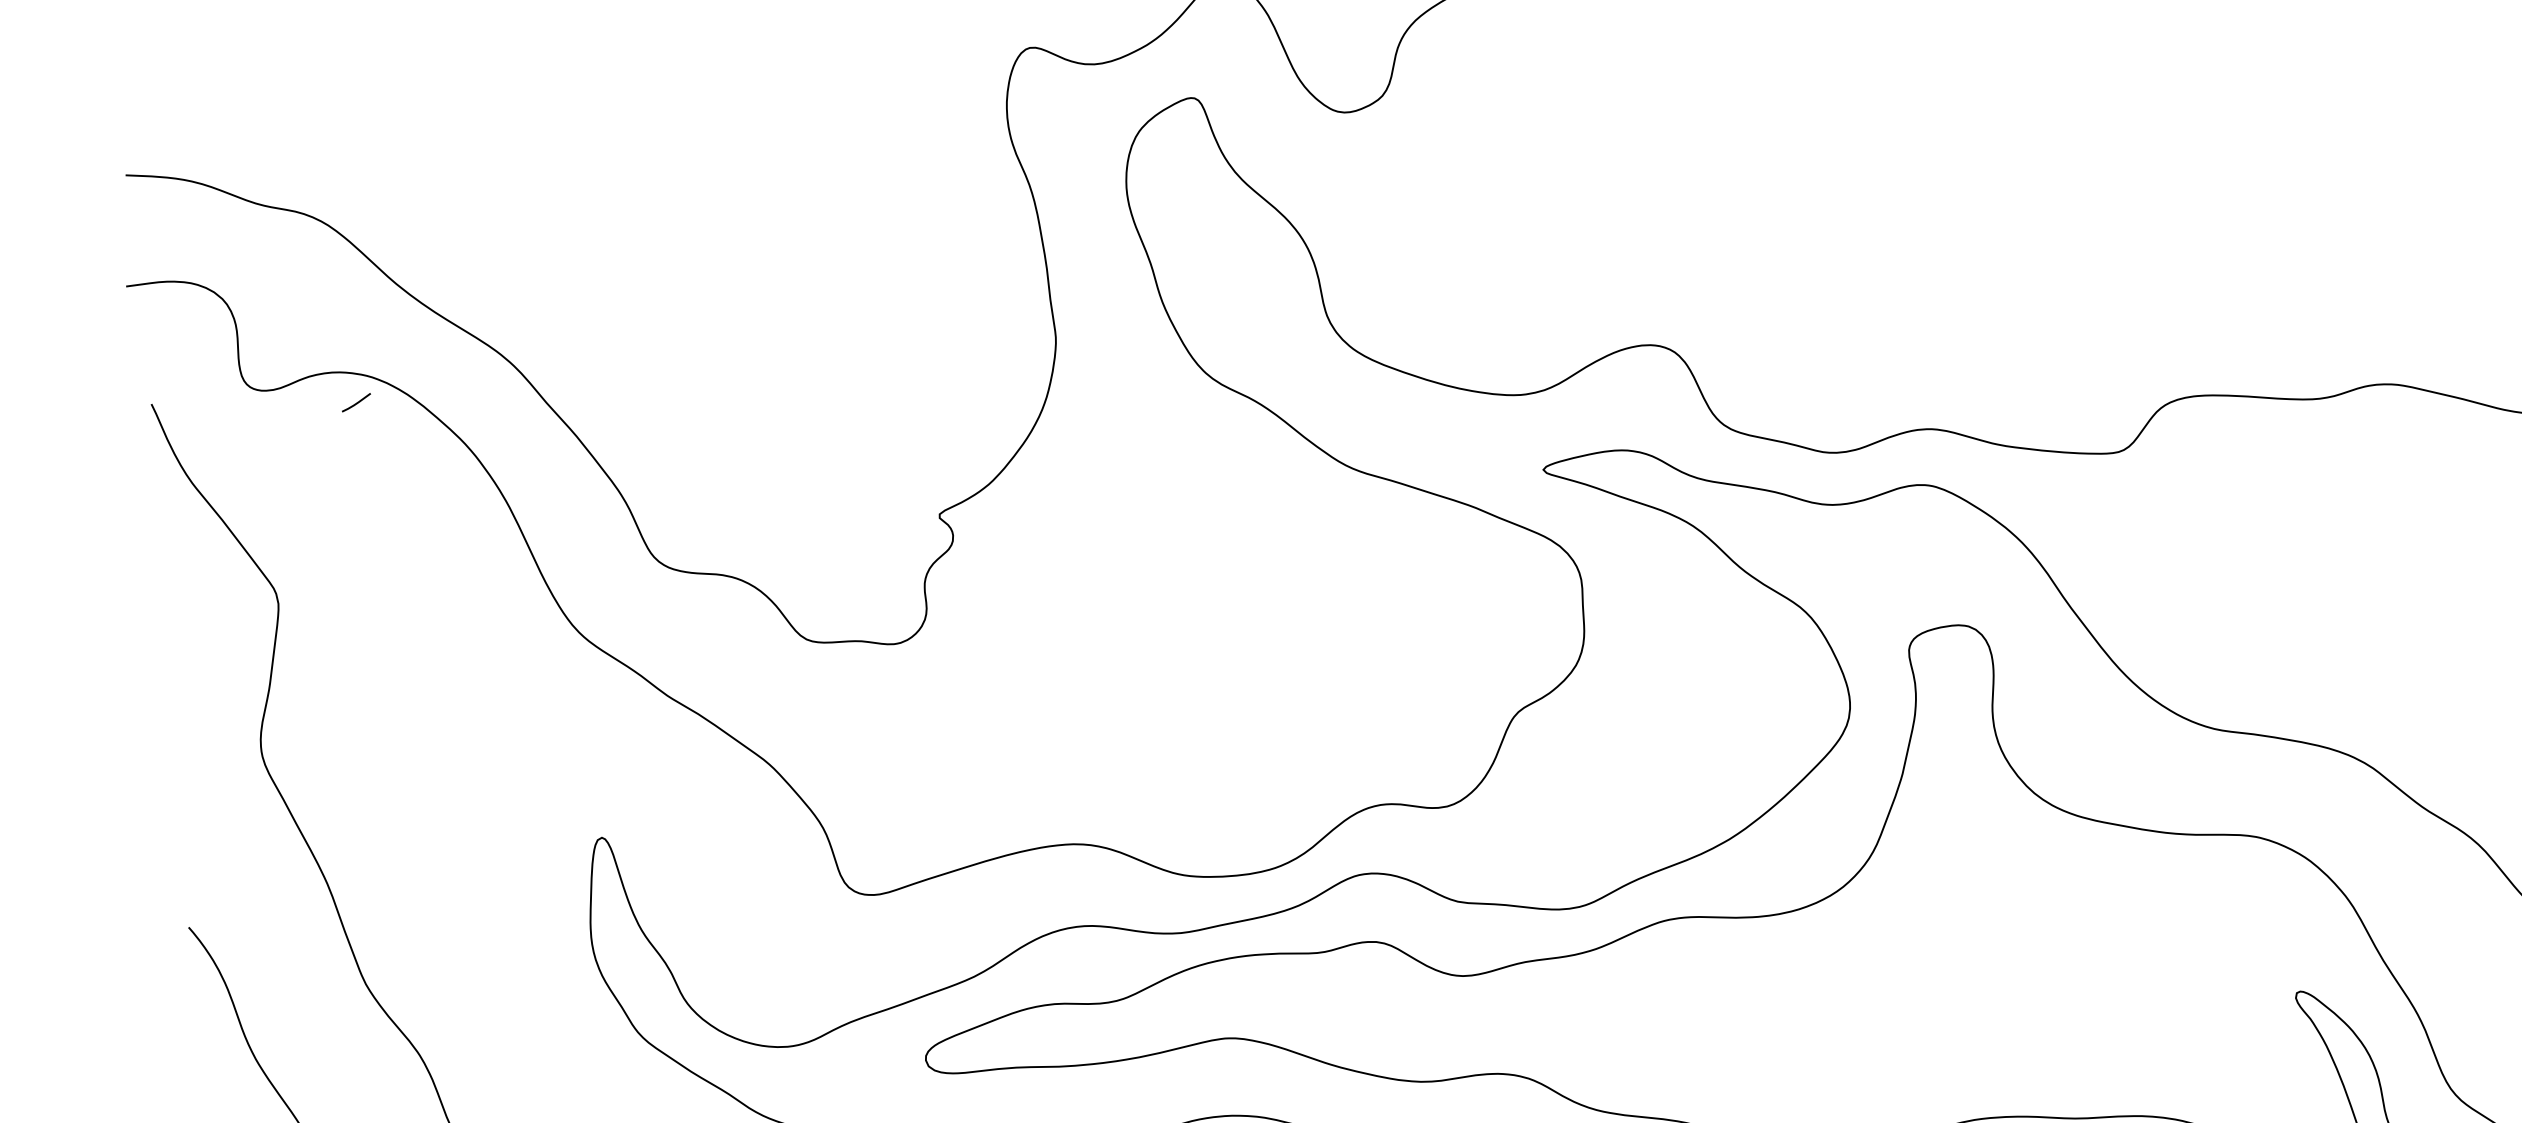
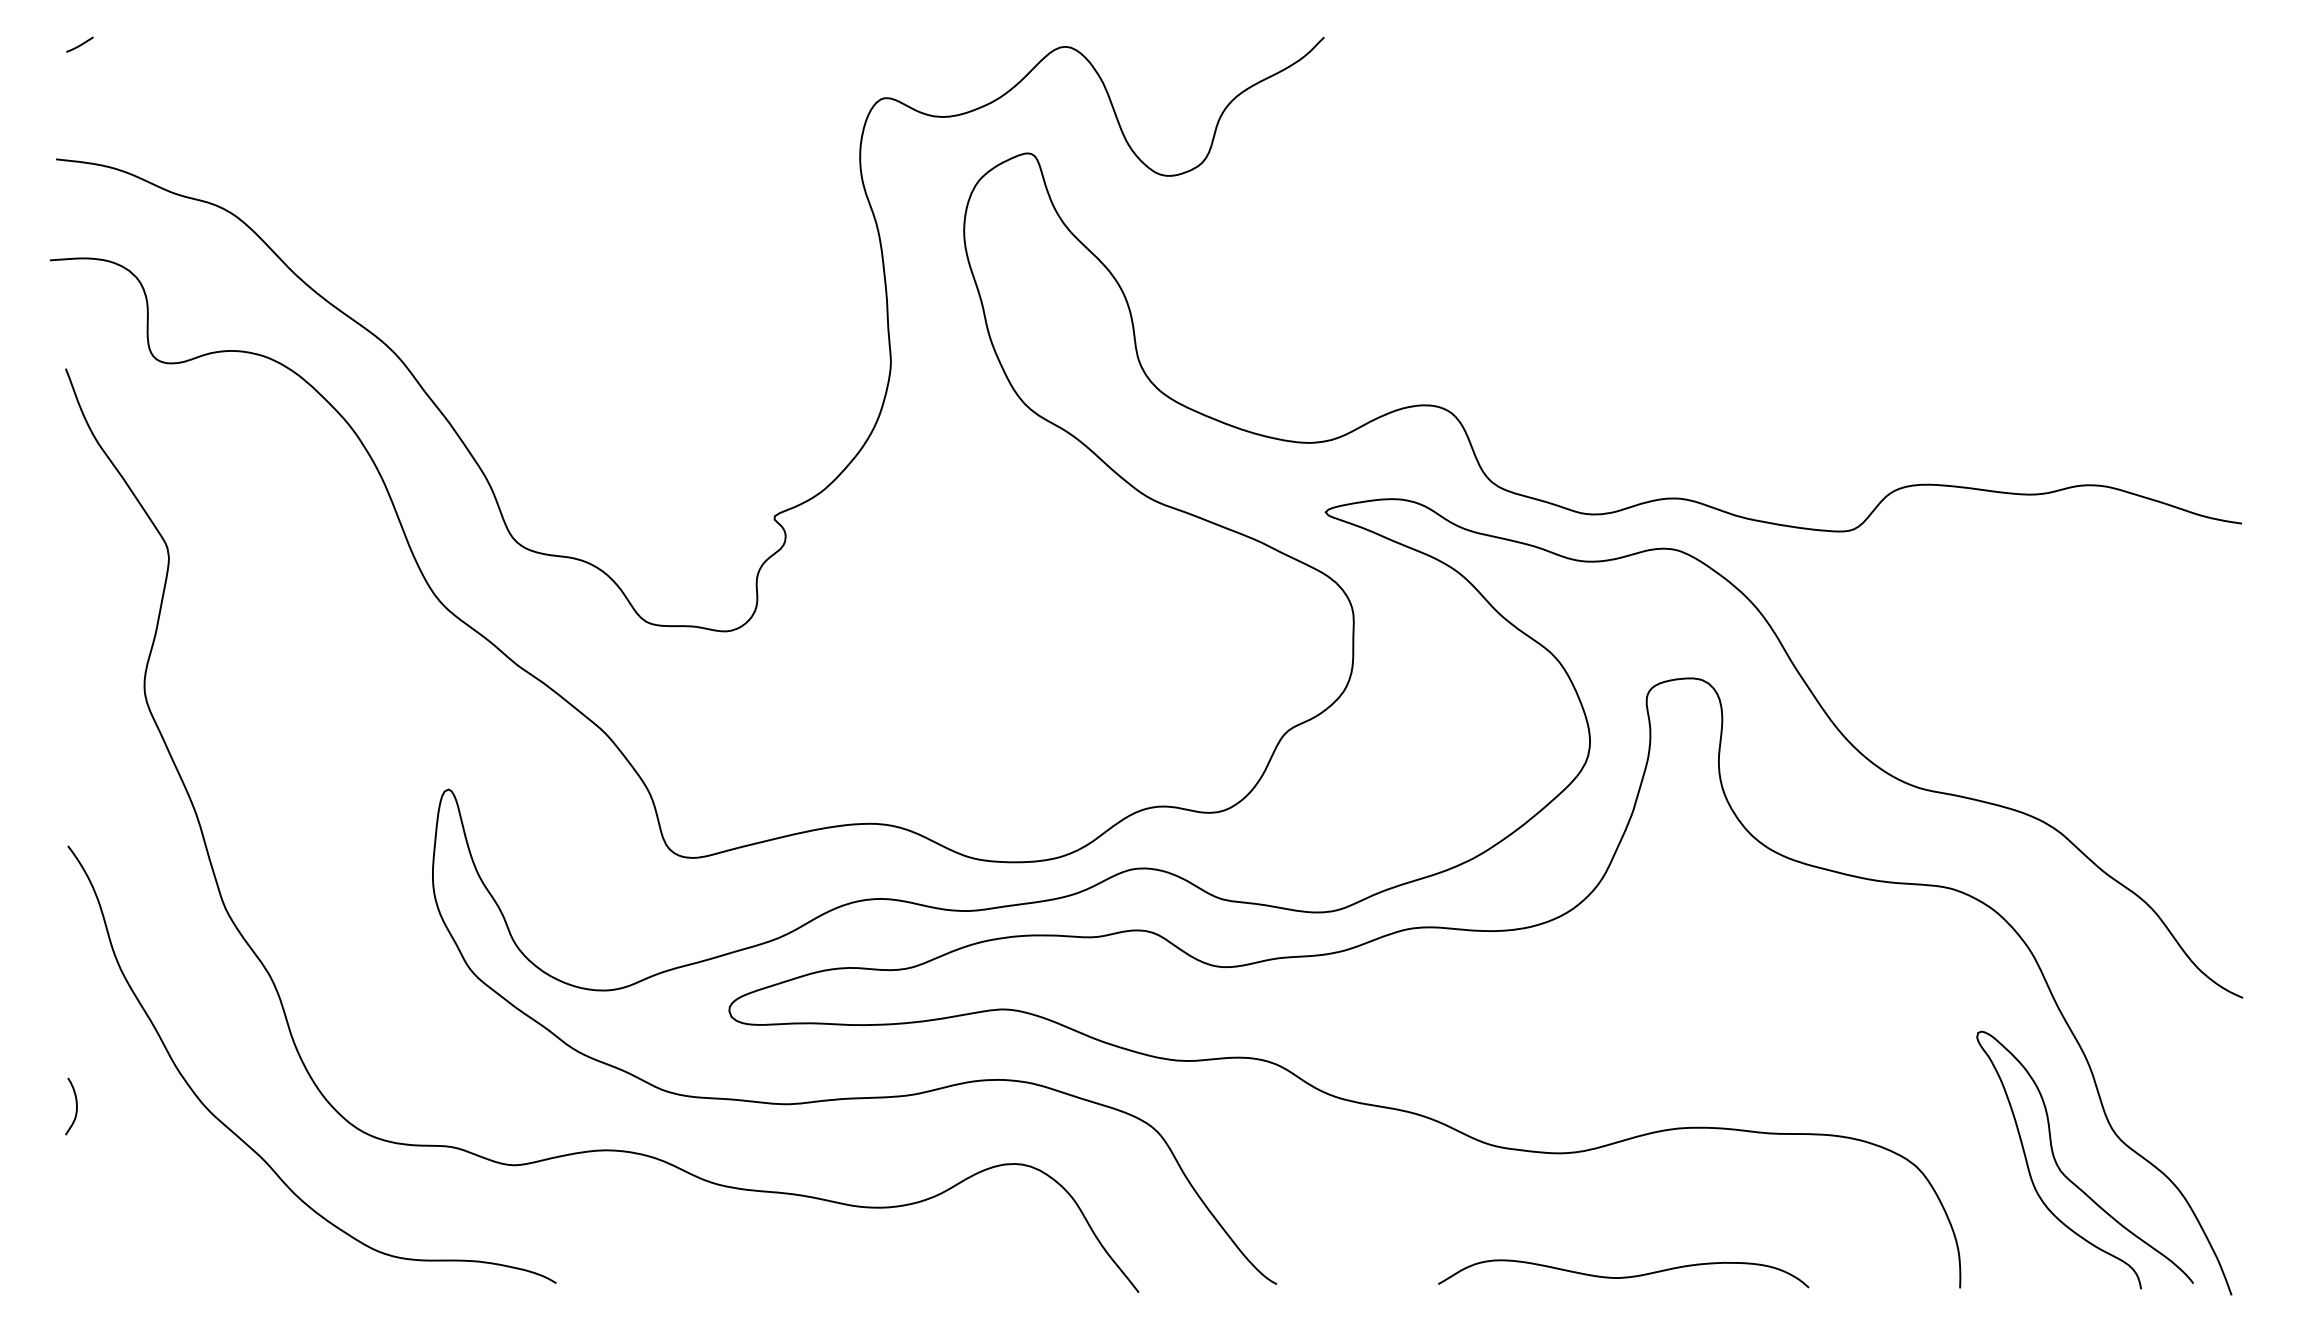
line: (355, 402) -> (79, 44), moved

